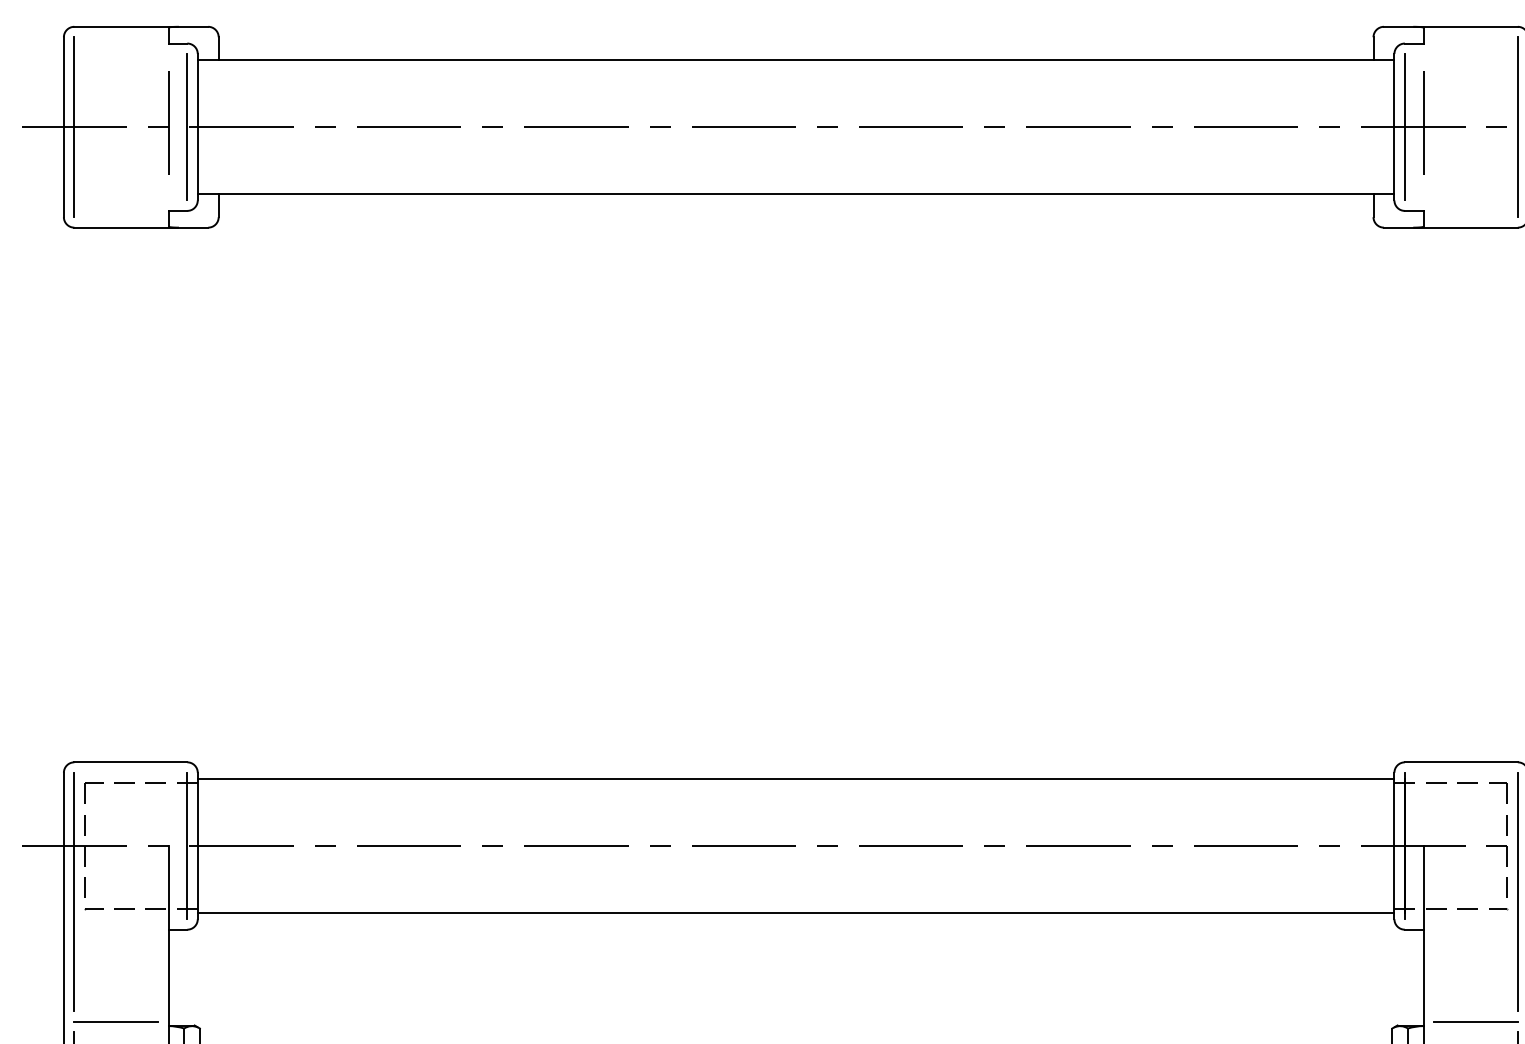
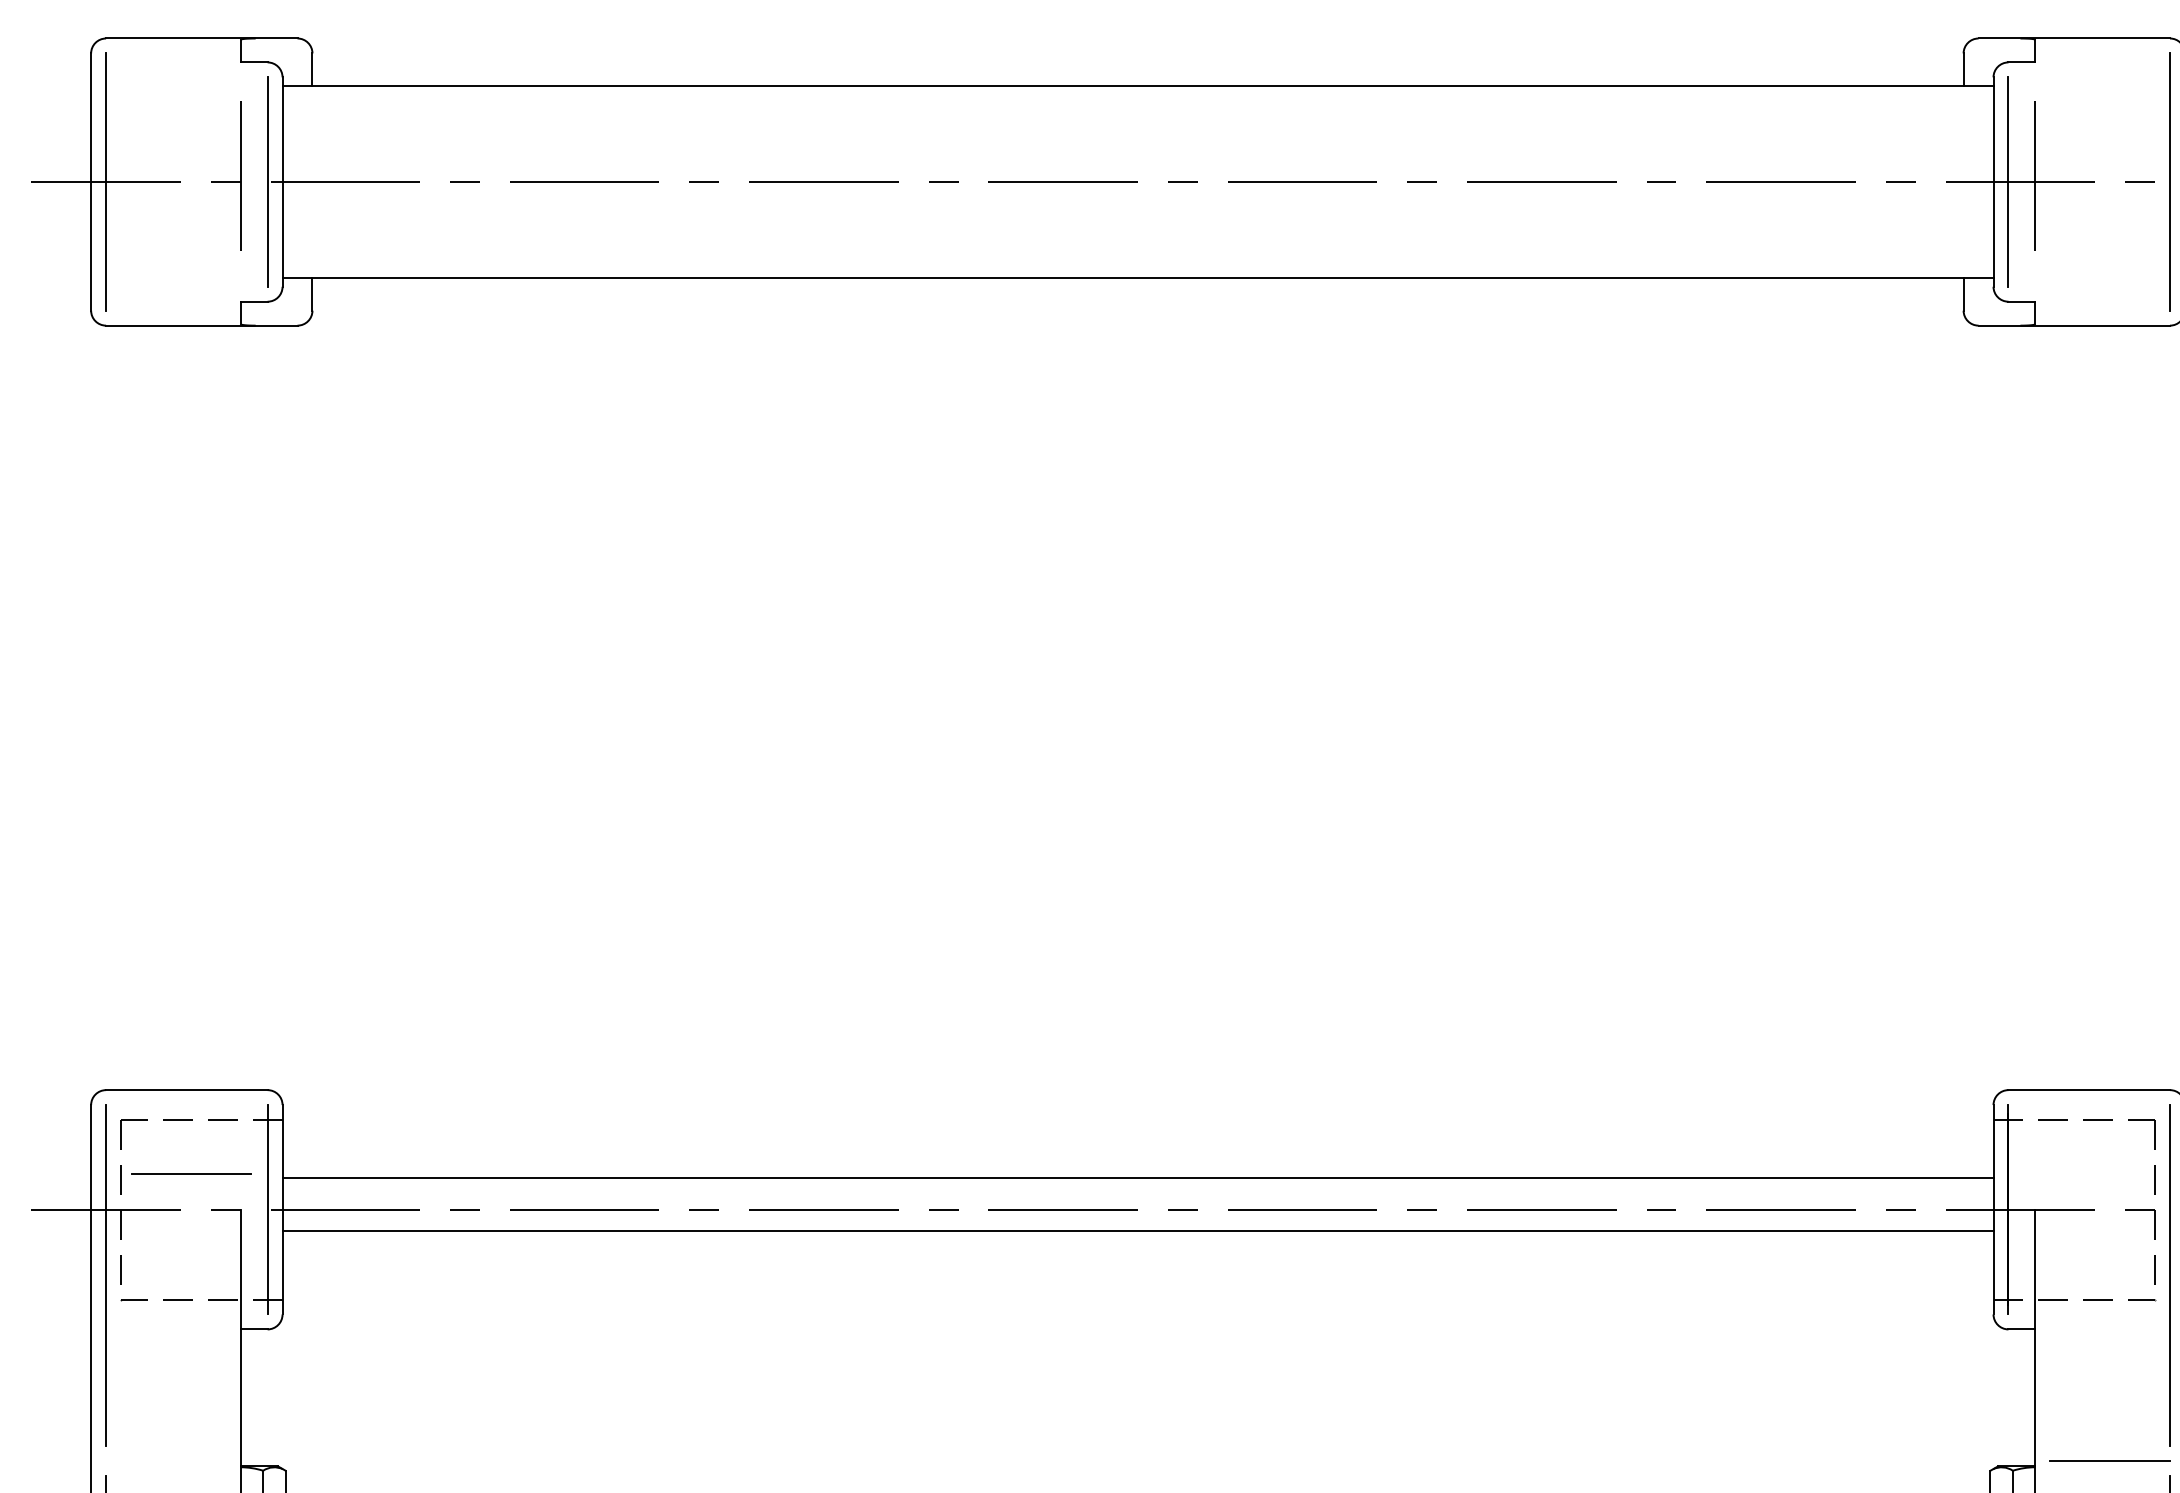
line: (795, 779) -> (1137, 1179), moved
line: (795, 912) -> (1137, 1230), moved
line: (115, 1021) -> (190, 1173), moved

